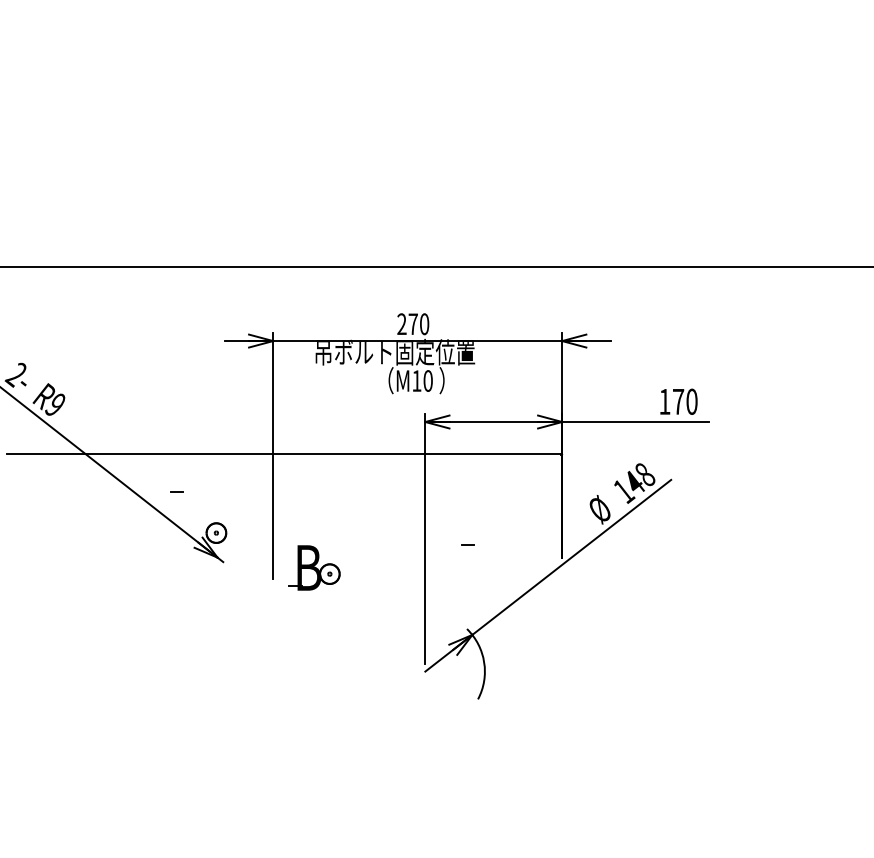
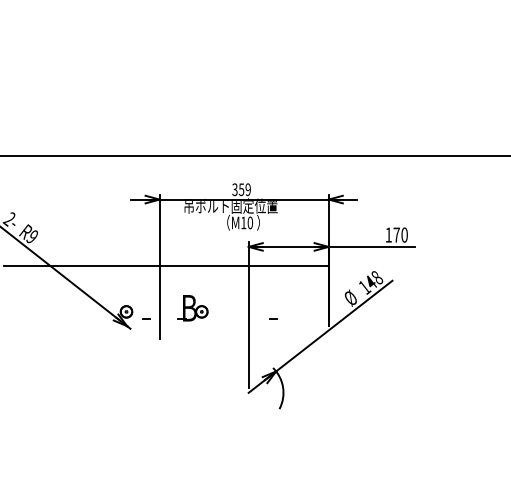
text: (413, 323) -> (241, 189), 270 -> 359
line: (177, 491) -> (146, 318), moved
part: (313, 568) -> (192, 308), moved

